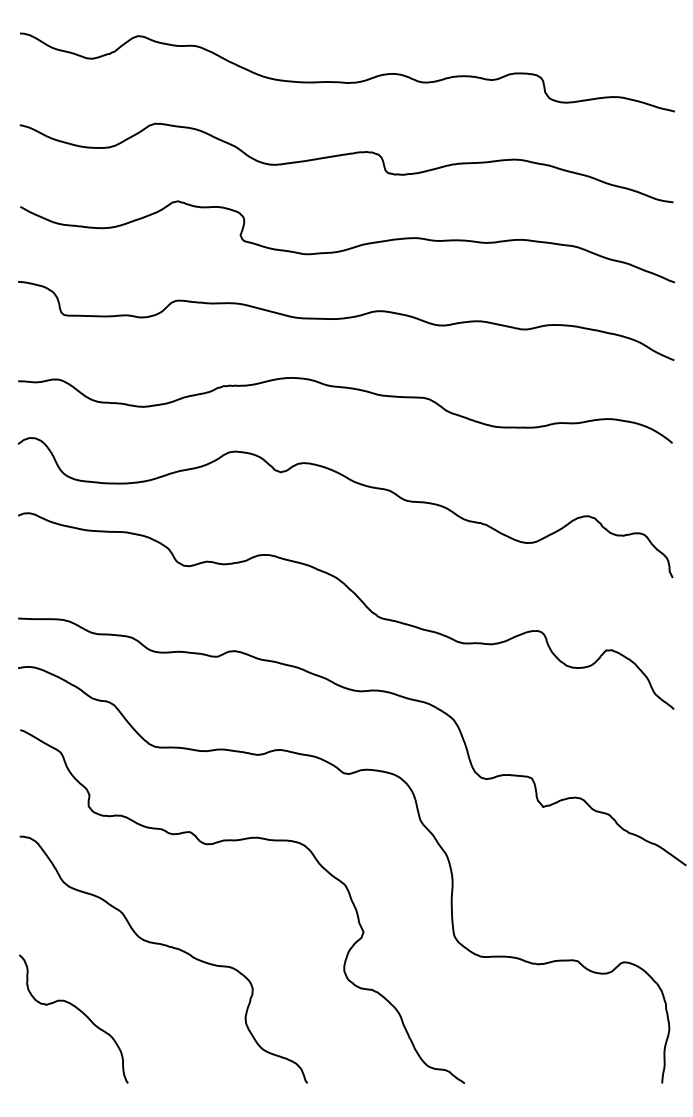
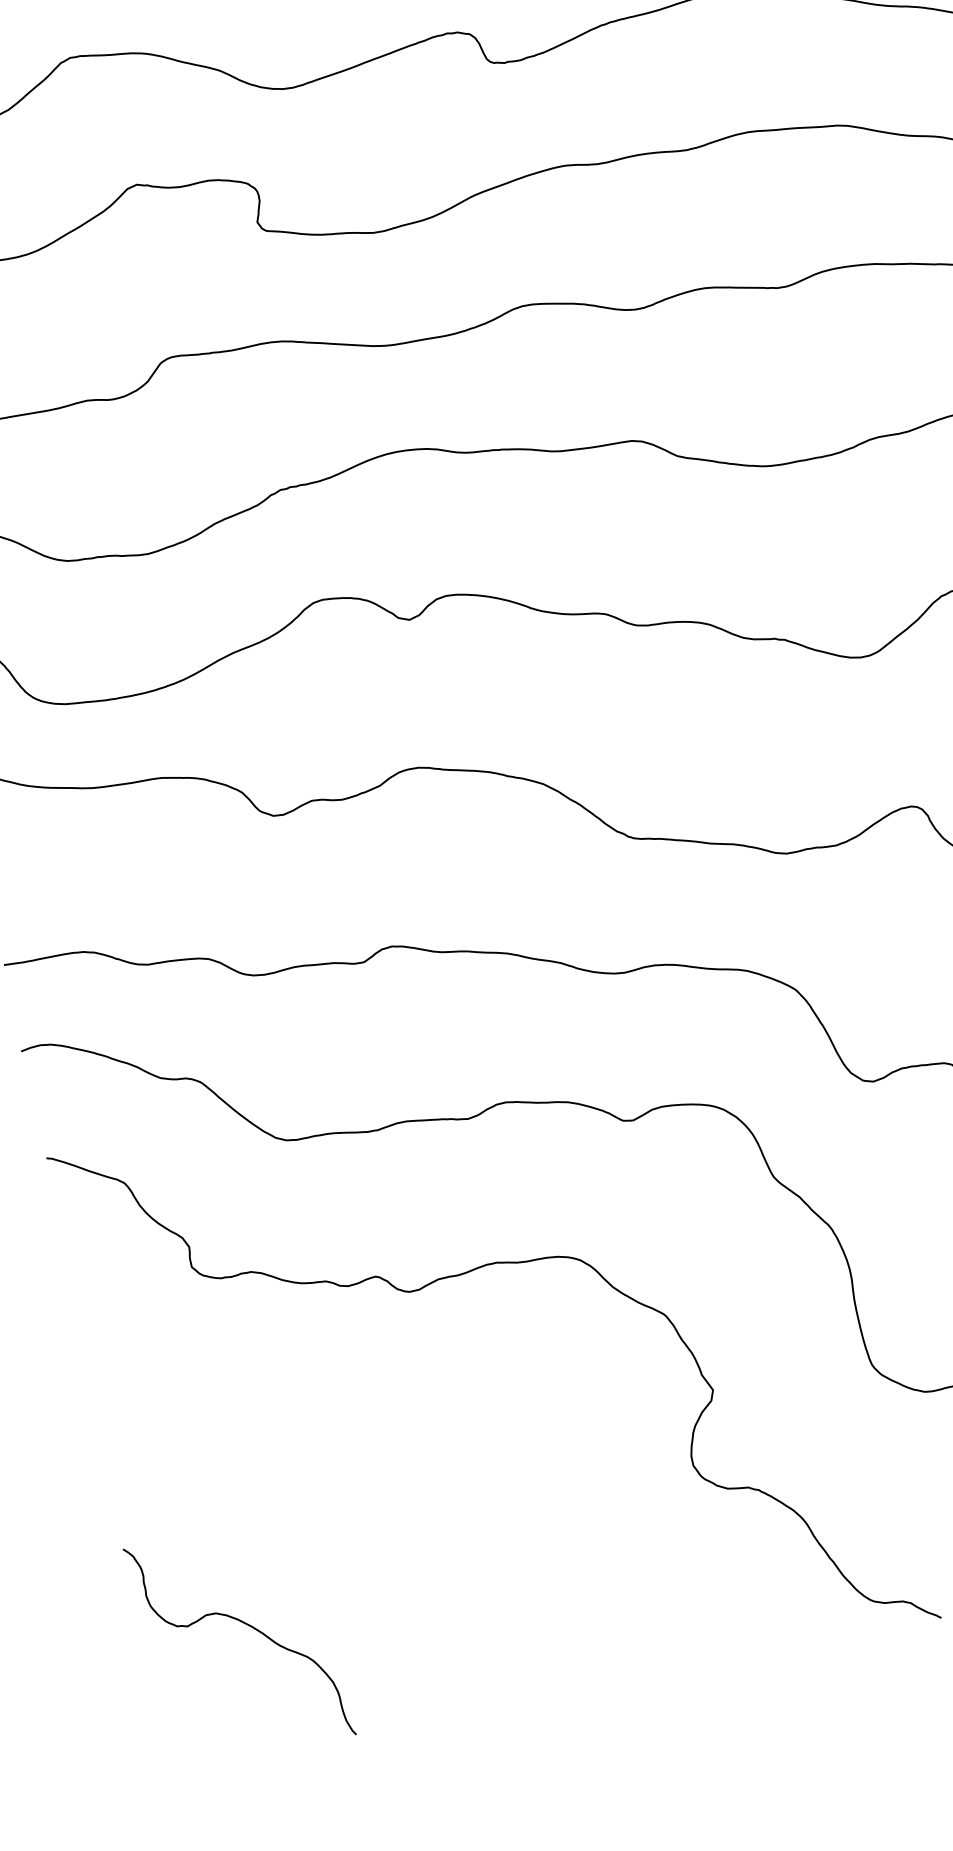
curve: (168, 947) -> (379, 1484), removed

